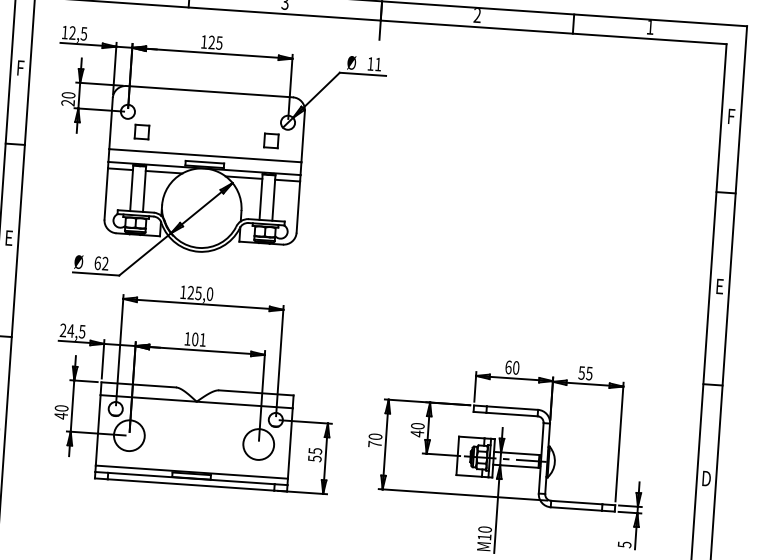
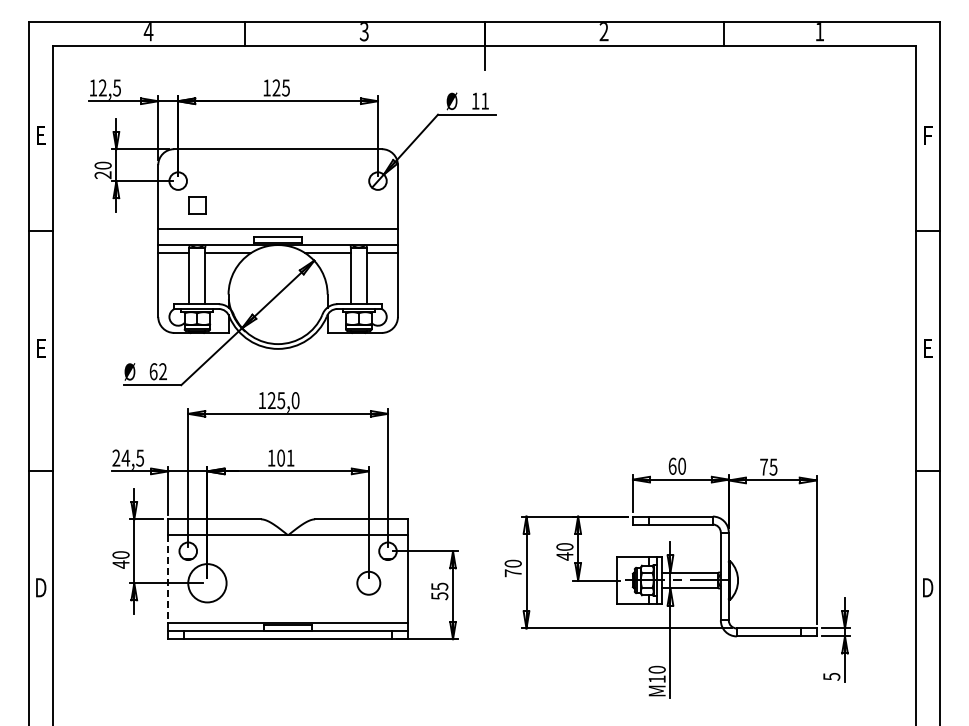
text: (21, 67) -> (42, 135), F -> E
part: (271, 141) -> (358, 205), removed
text: (581, 372) -> (763, 466), 55 -> 75
line: (98, 430) -> (168, 579), solid -> dashed
circle: (258, 444) -> (368, 583), size x0.6

